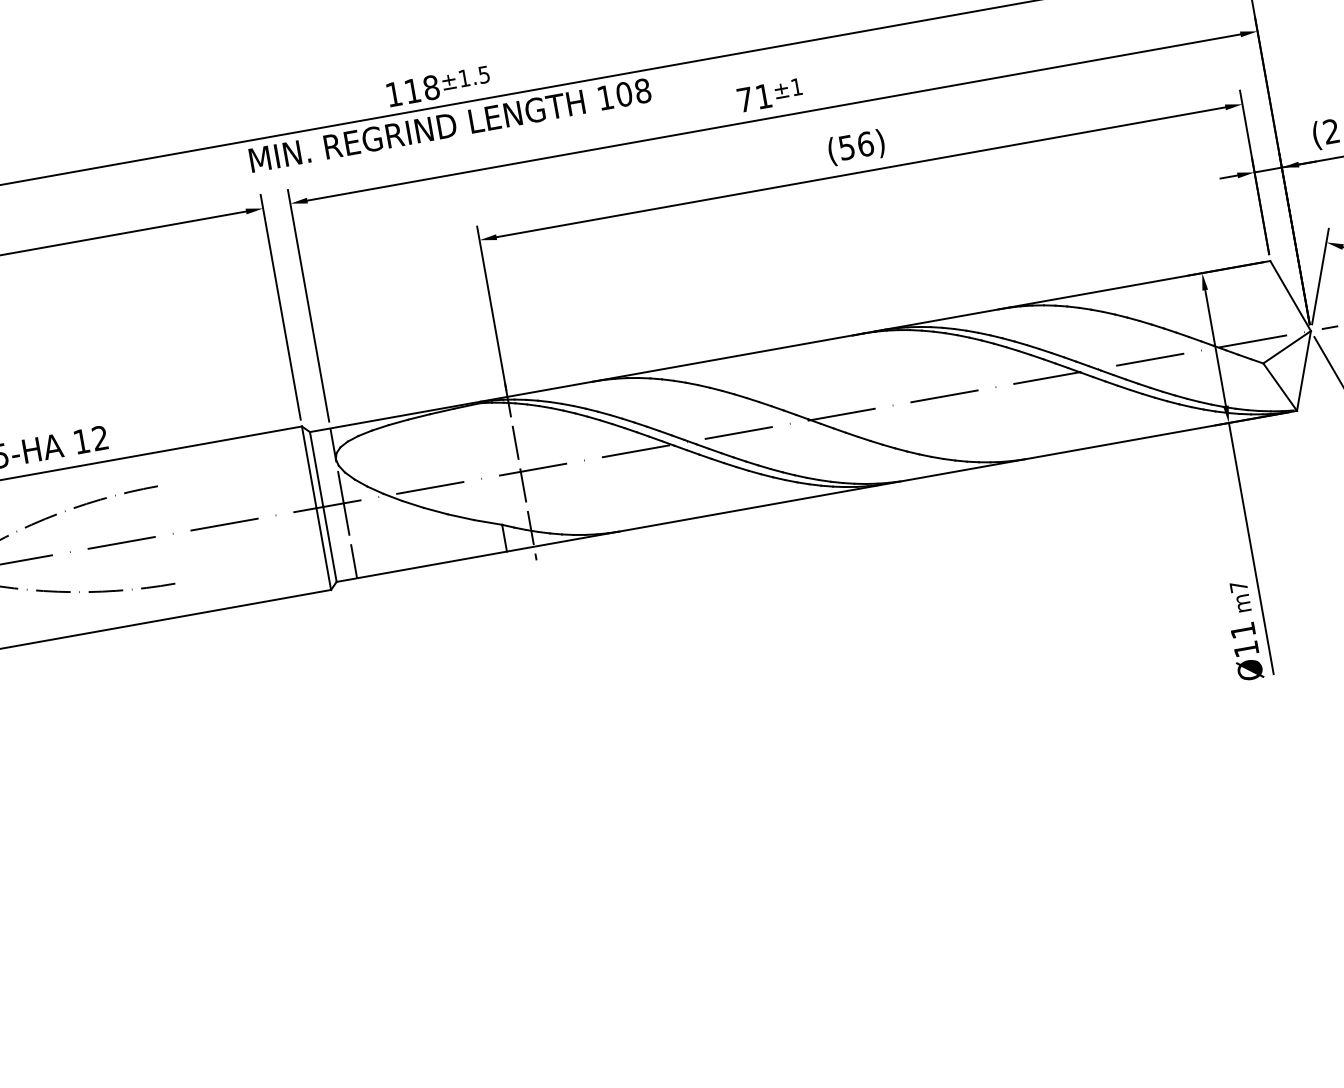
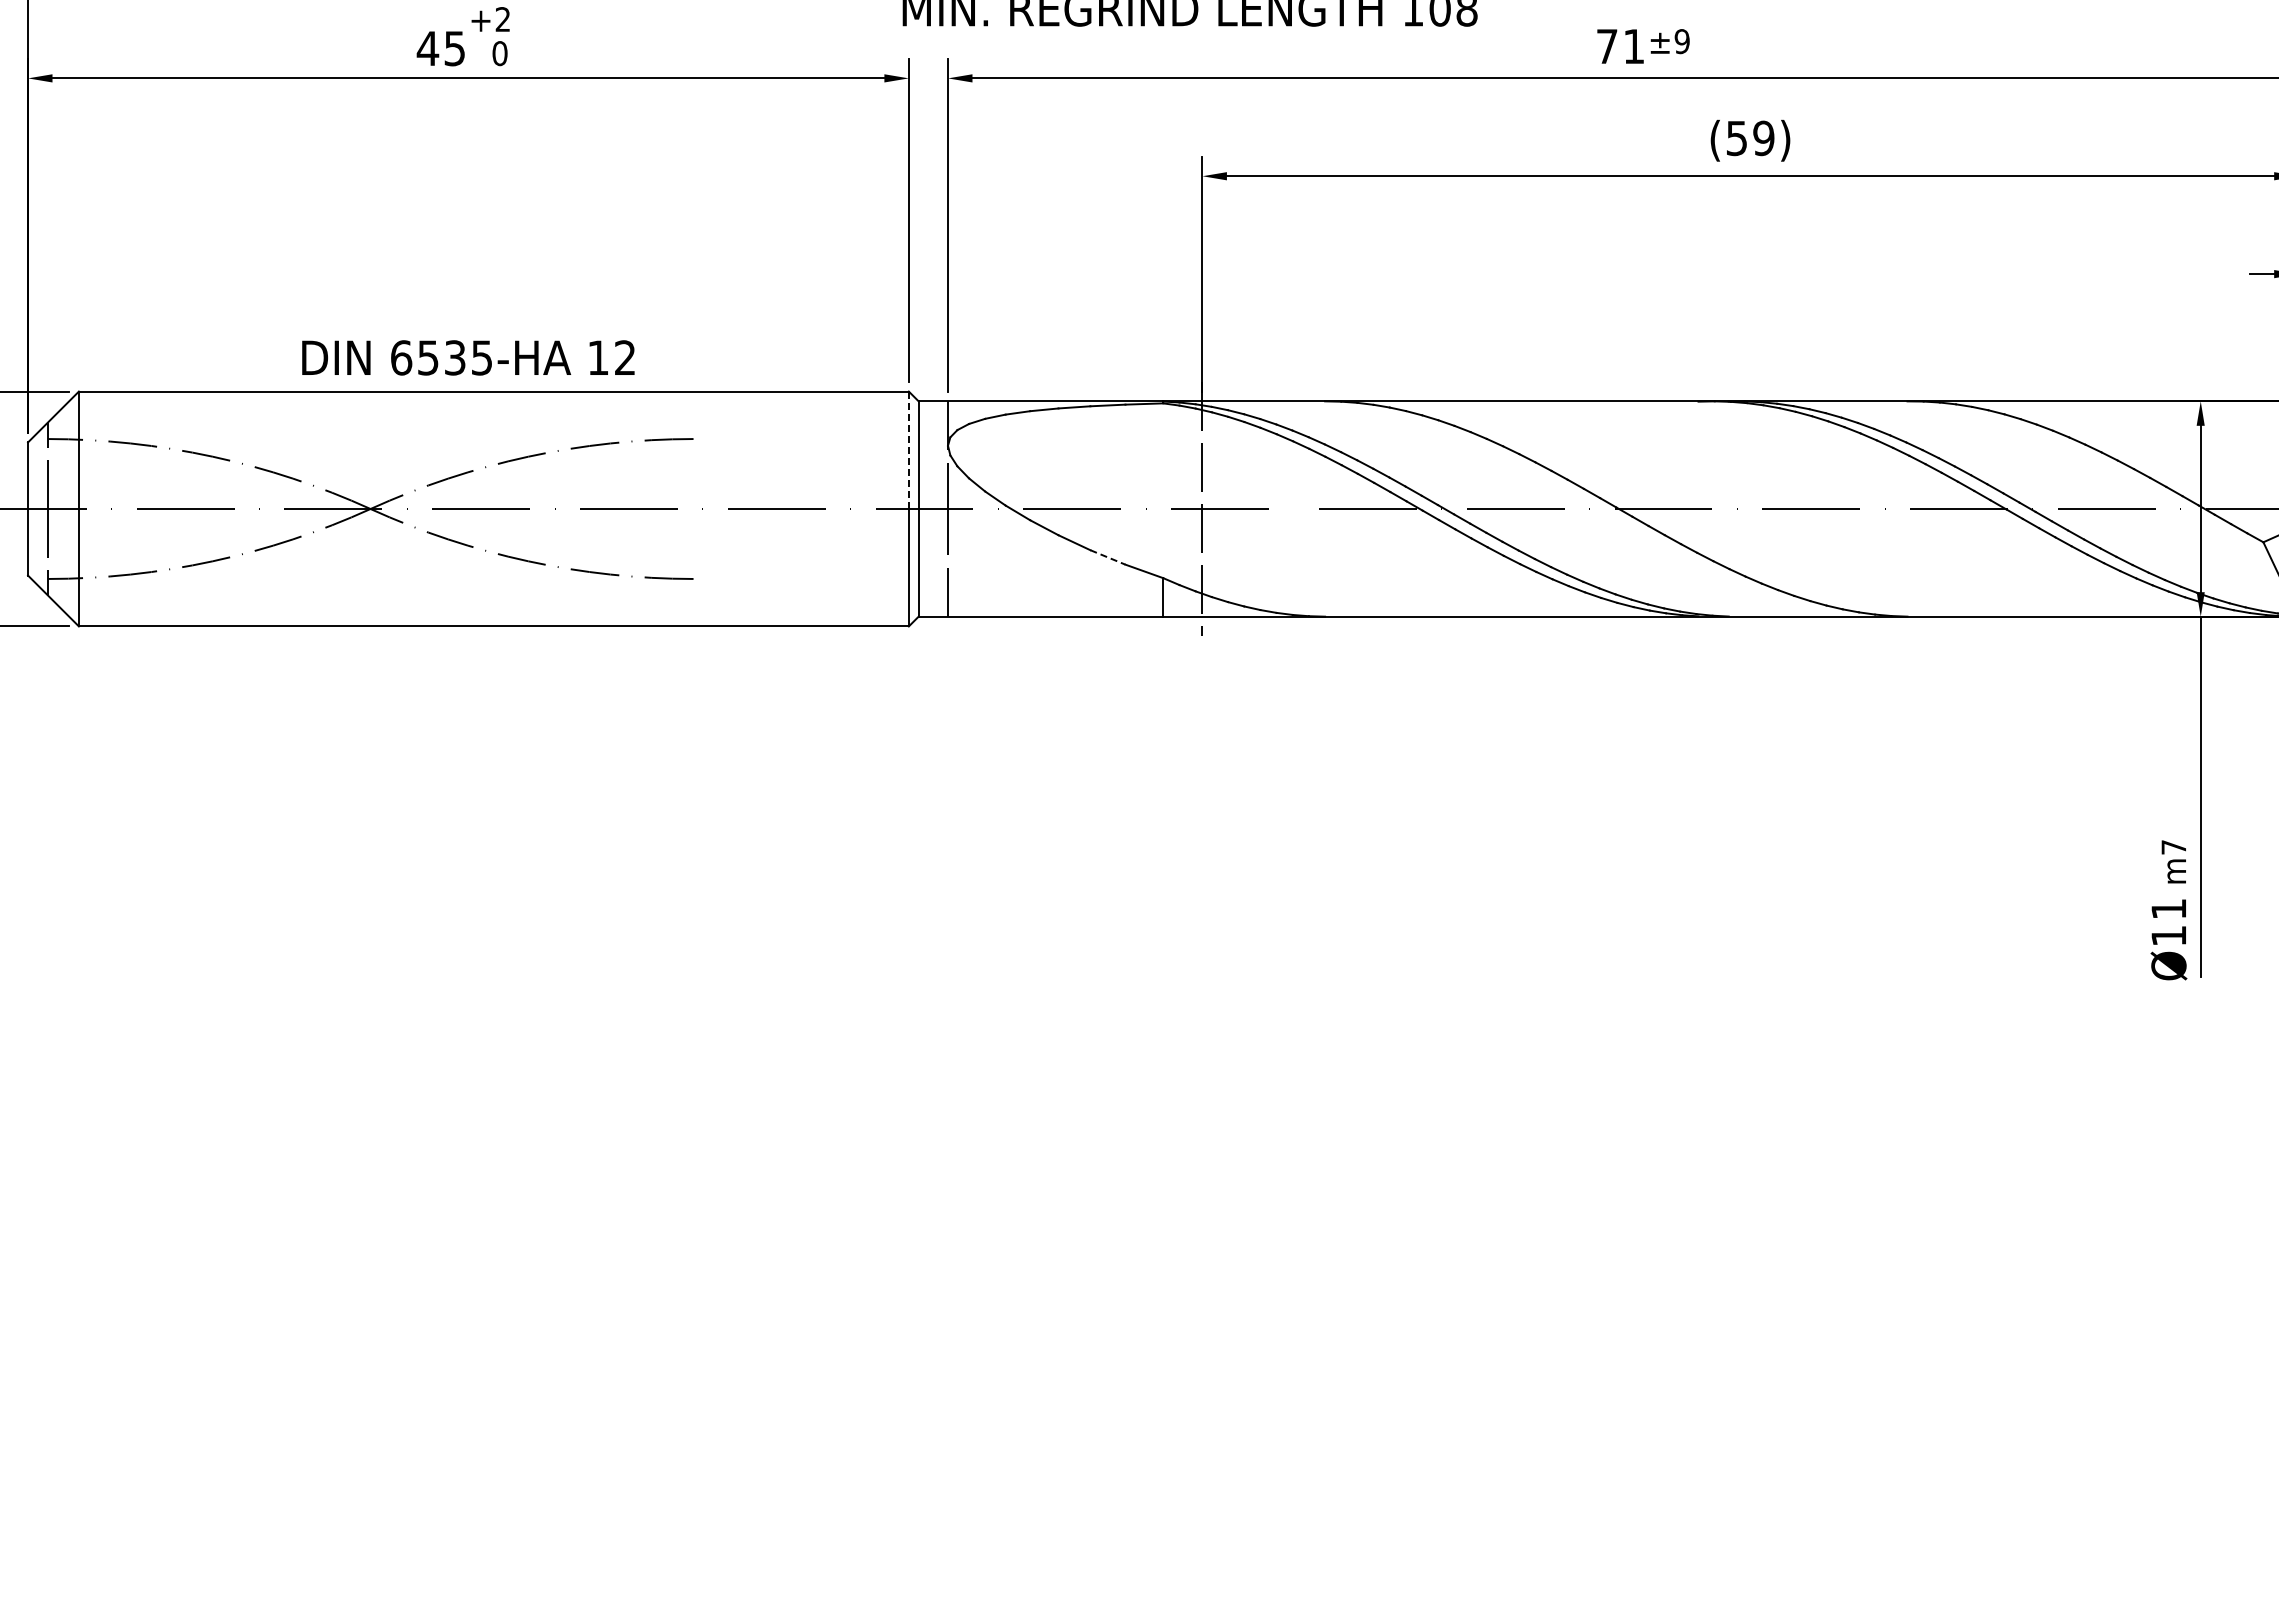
text: (796, 87) -> (1681, 41), ±1 -> ±9
text: (865, 144) -> (1763, 138), (56) -> (59)
line: (309, 467) -> (908, 450), solid -> dashed
line: (460, 517) -> (1107, 557), solid -> dashed

